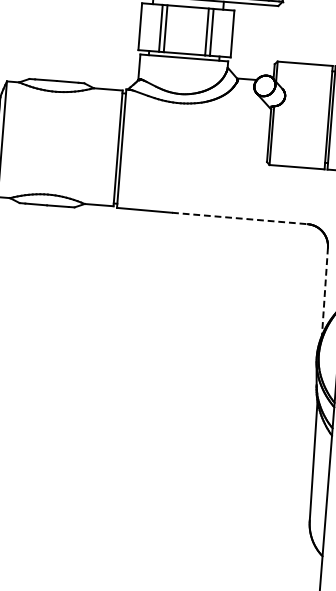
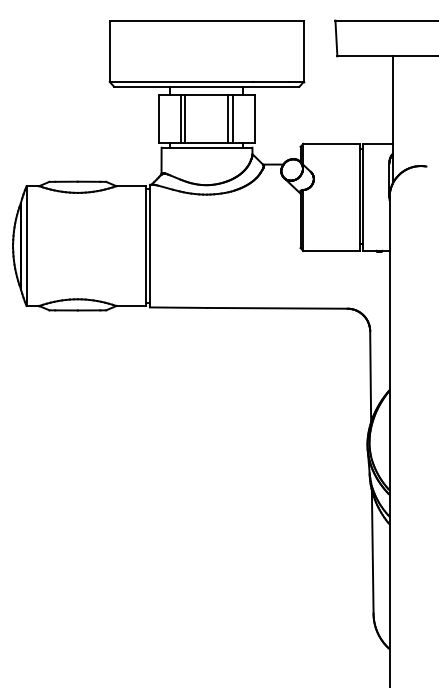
line: (240, 218) -> (277, 308), dashed -> solid
line: (324, 291) -> (370, 376), dashed -> solid

